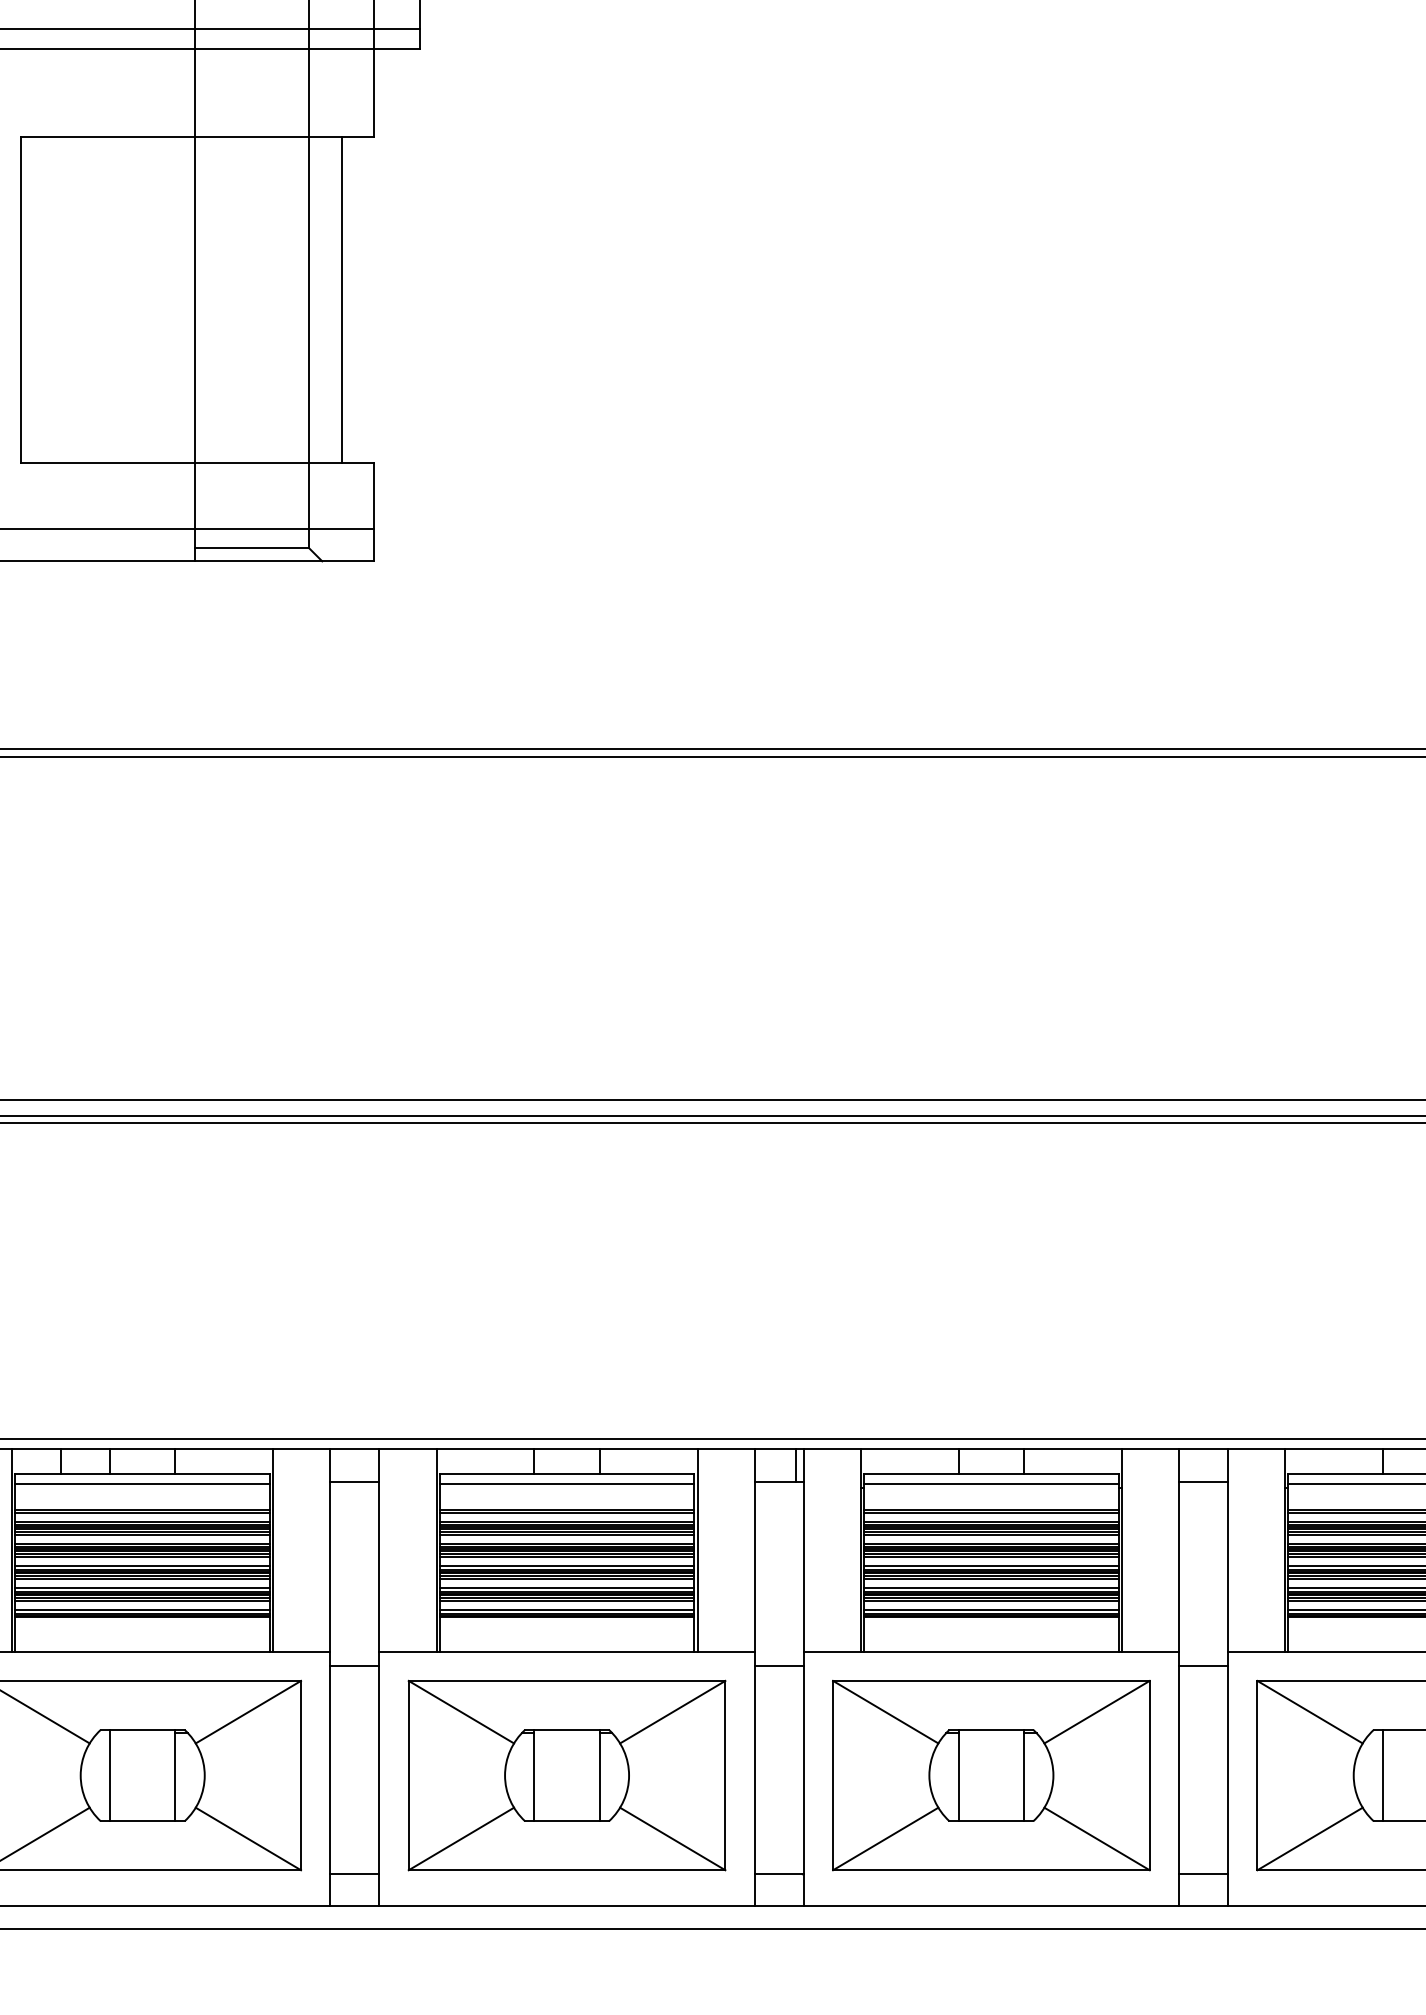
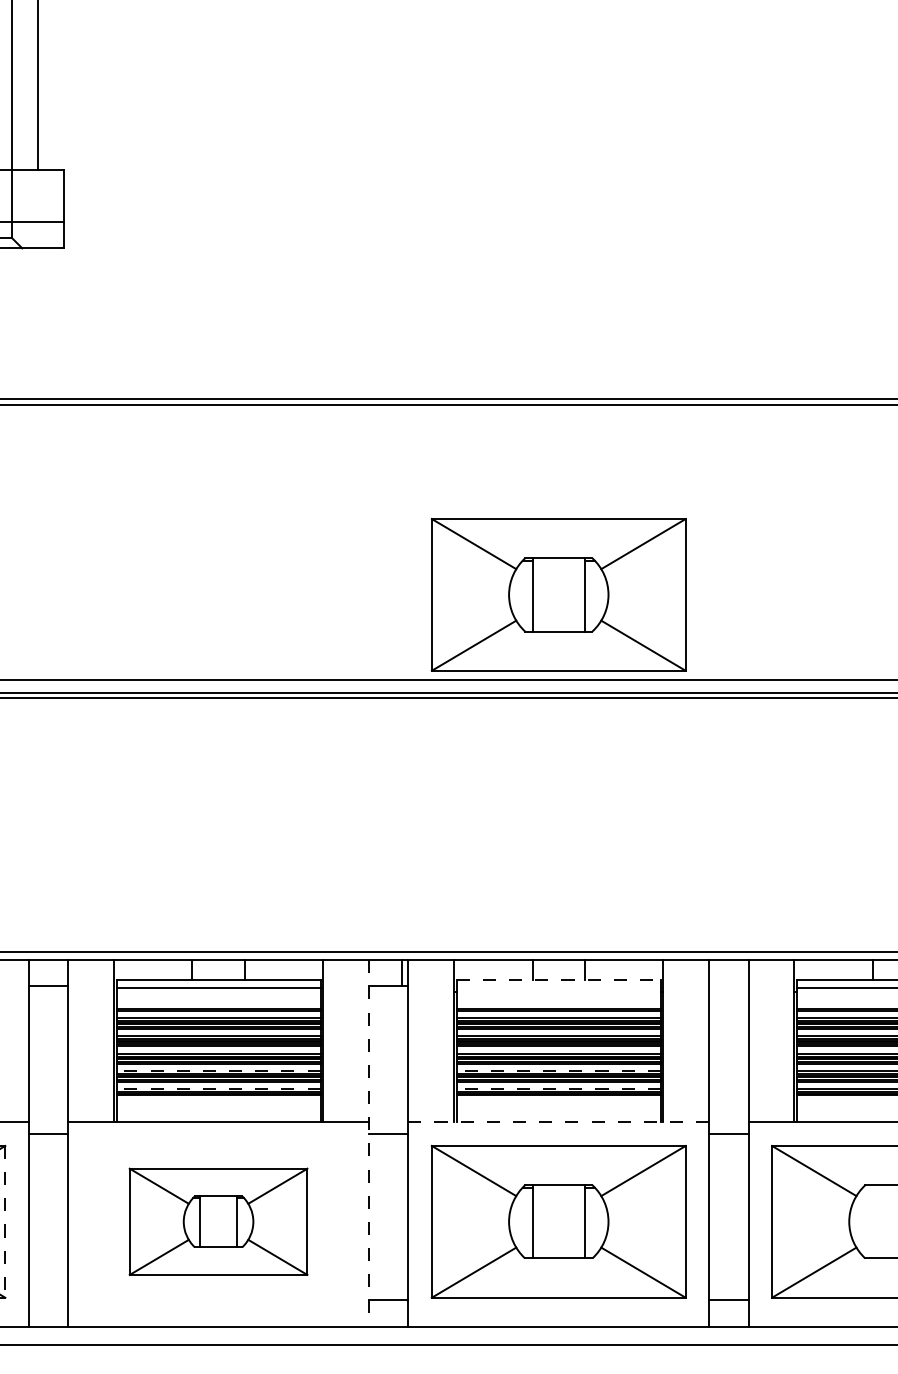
part: (991, 993) -> (558, 594), added
line: (991, 1473) -> (558, 979), solid -> dashed
line: (1203, 1481) -> (728, 986), removed
line: (991, 1483) -> (558, 987), removed
line: (566, 1587) -> (218, 1071), solid -> dashed
line: (990, 1587) -> (558, 1071), solid -> dashed
line: (566, 1609) -> (218, 1088), solid -> dashed
line: (990, 1609) -> (558, 1088), solid -> dashed
line: (991, 1651) -> (558, 1122), solid -> dashed
line: (754, 1678) -> (368, 1144), solid -> dashed
line: (301, 1775) -> (5, 1221), solid -> dashed
part: (566, 1775) -> (218, 1221), size x0.7
line: (1383, 1775) -> (873, 1221), removed
line: (354, 1873) -> (48, 1300), removed

